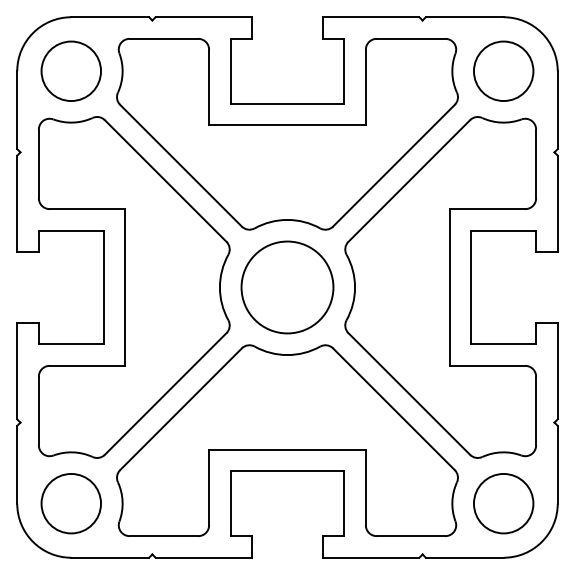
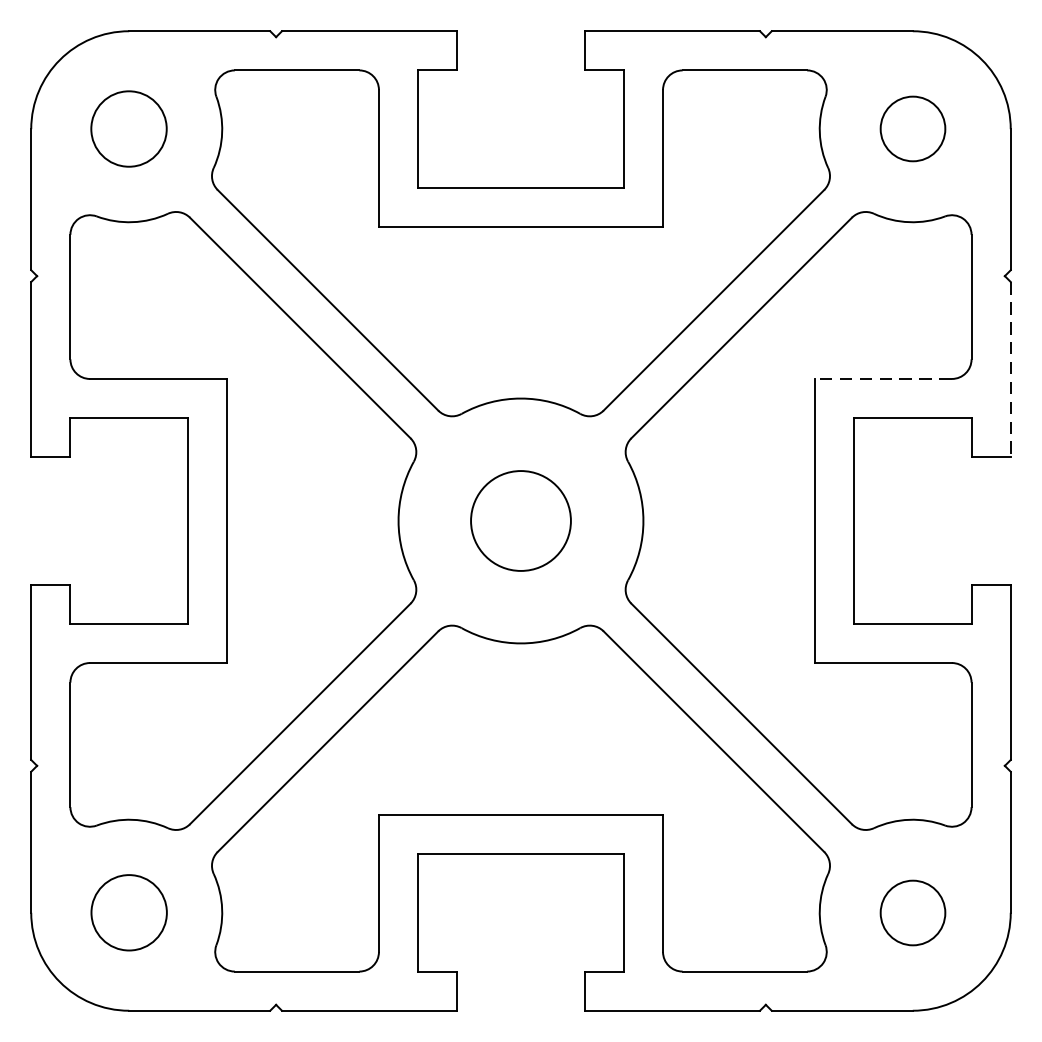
circle: (70, 70) -> (127, 127), size x0.7
circle: (503, 70) -> (912, 127), size x0.6
line: (557, 204) -> (1010, 370), solid -> dashed
line: (487, 209) -> (883, 379), solid -> dashed
circle: (287, 287) -> (521, 521), size x0.6
circle: (71, 503) -> (129, 912), size x0.7
circle: (503, 503) -> (912, 912), size x0.6

